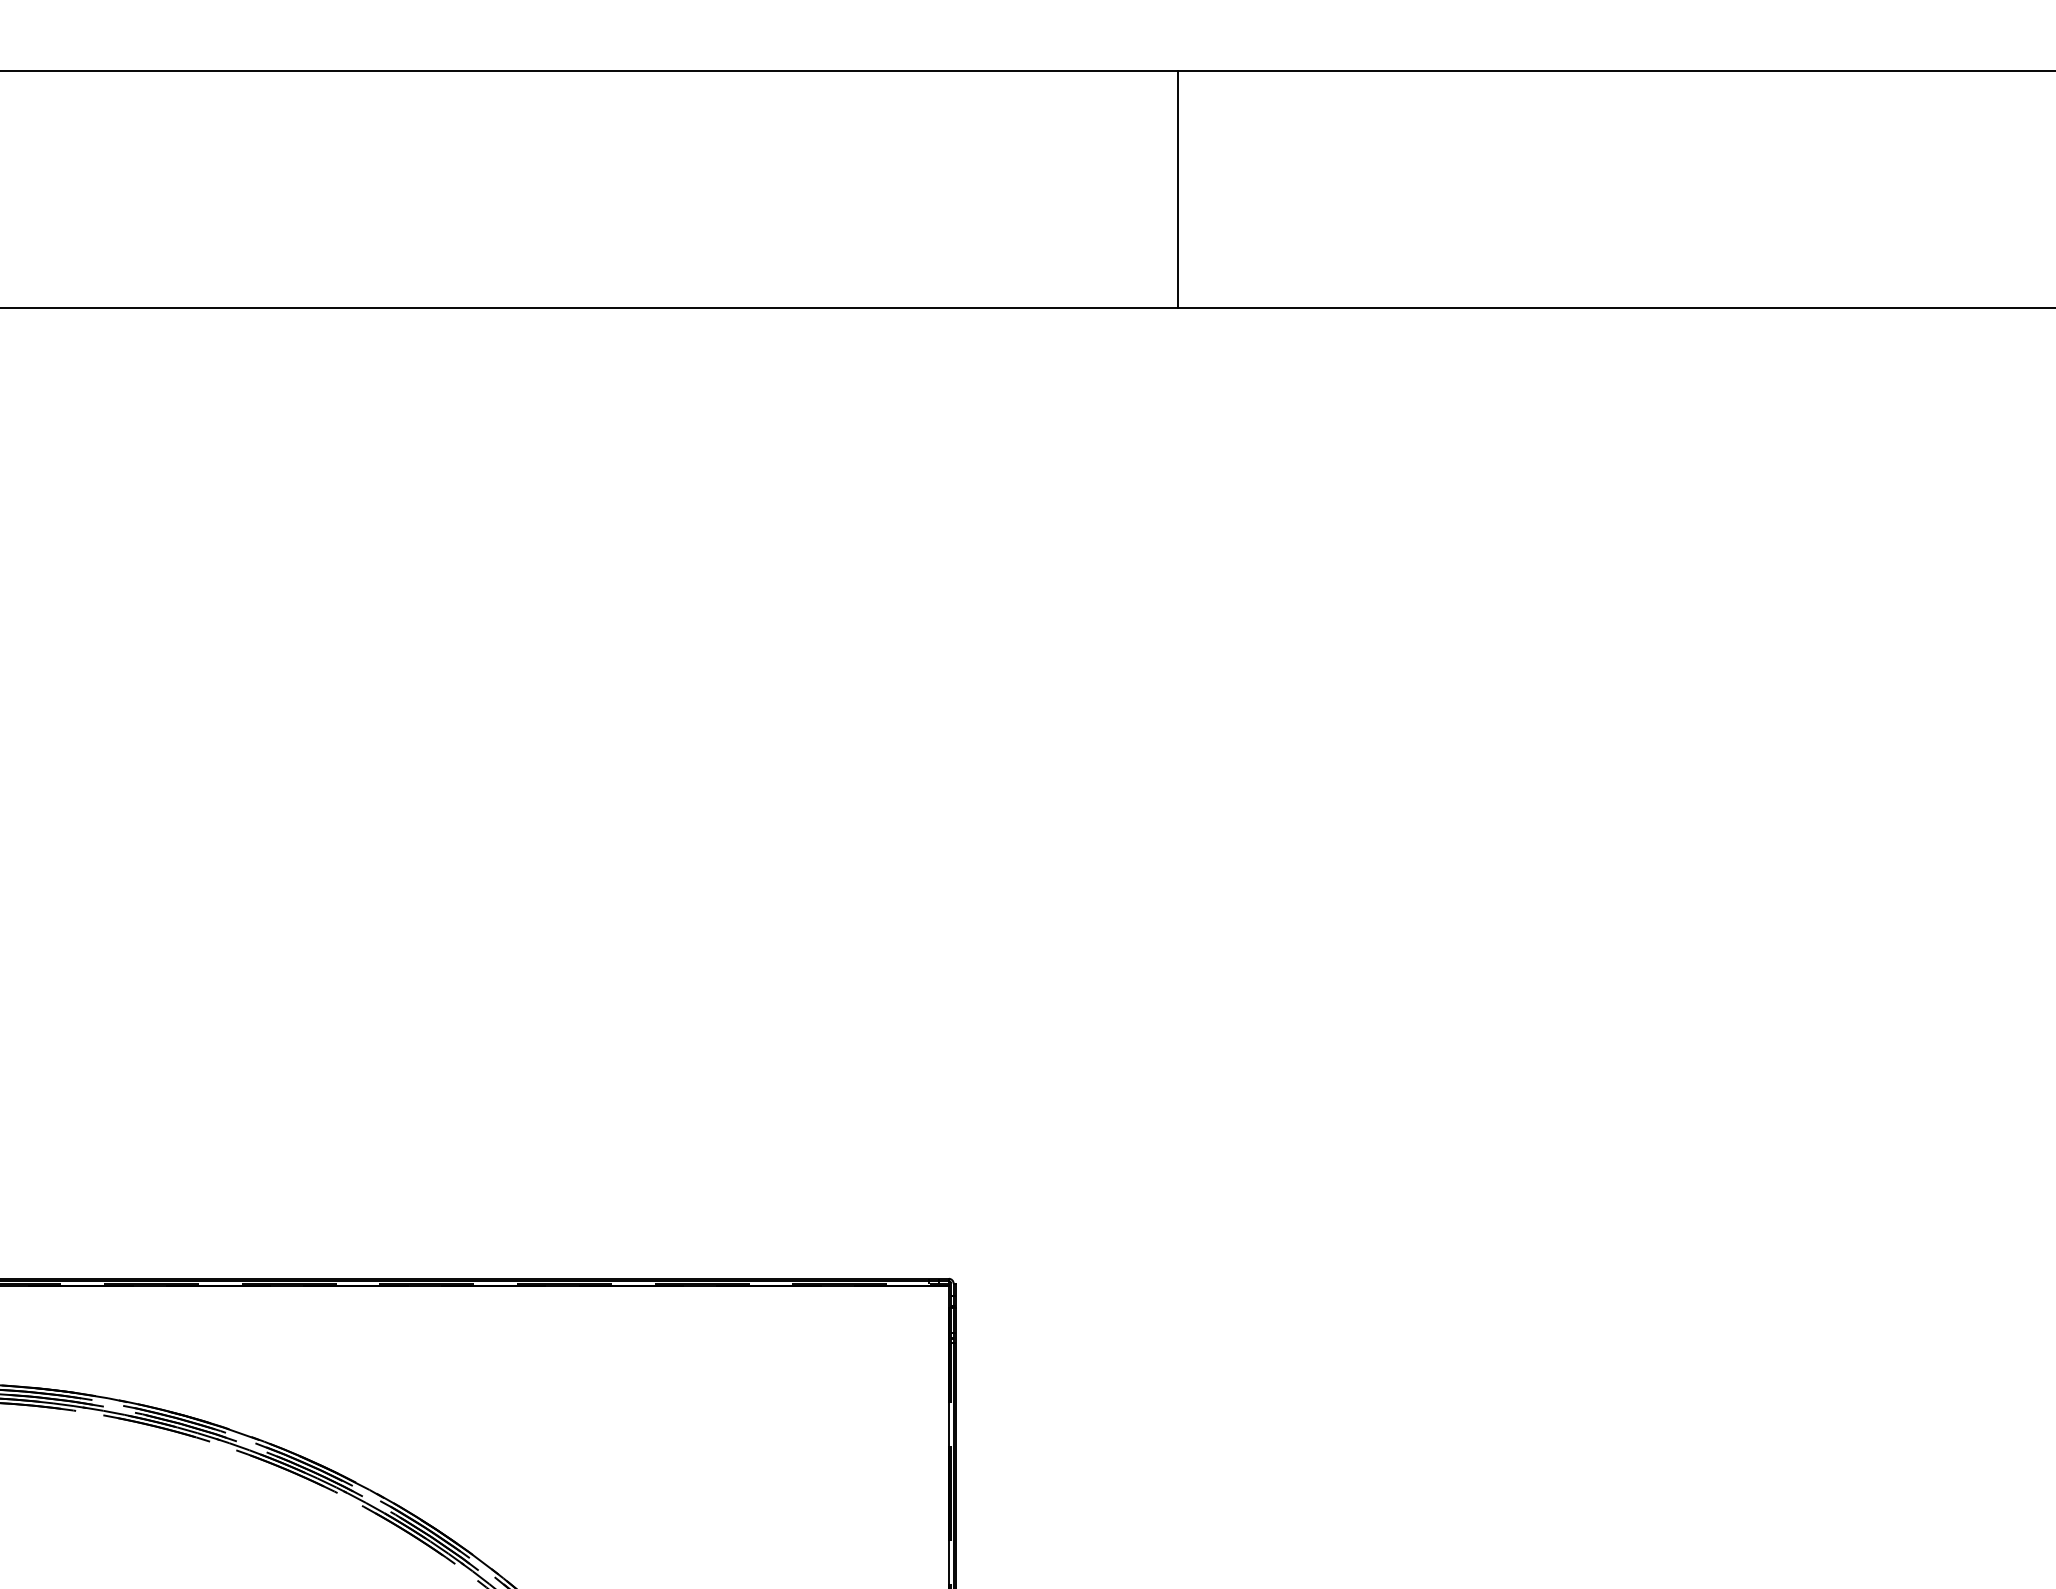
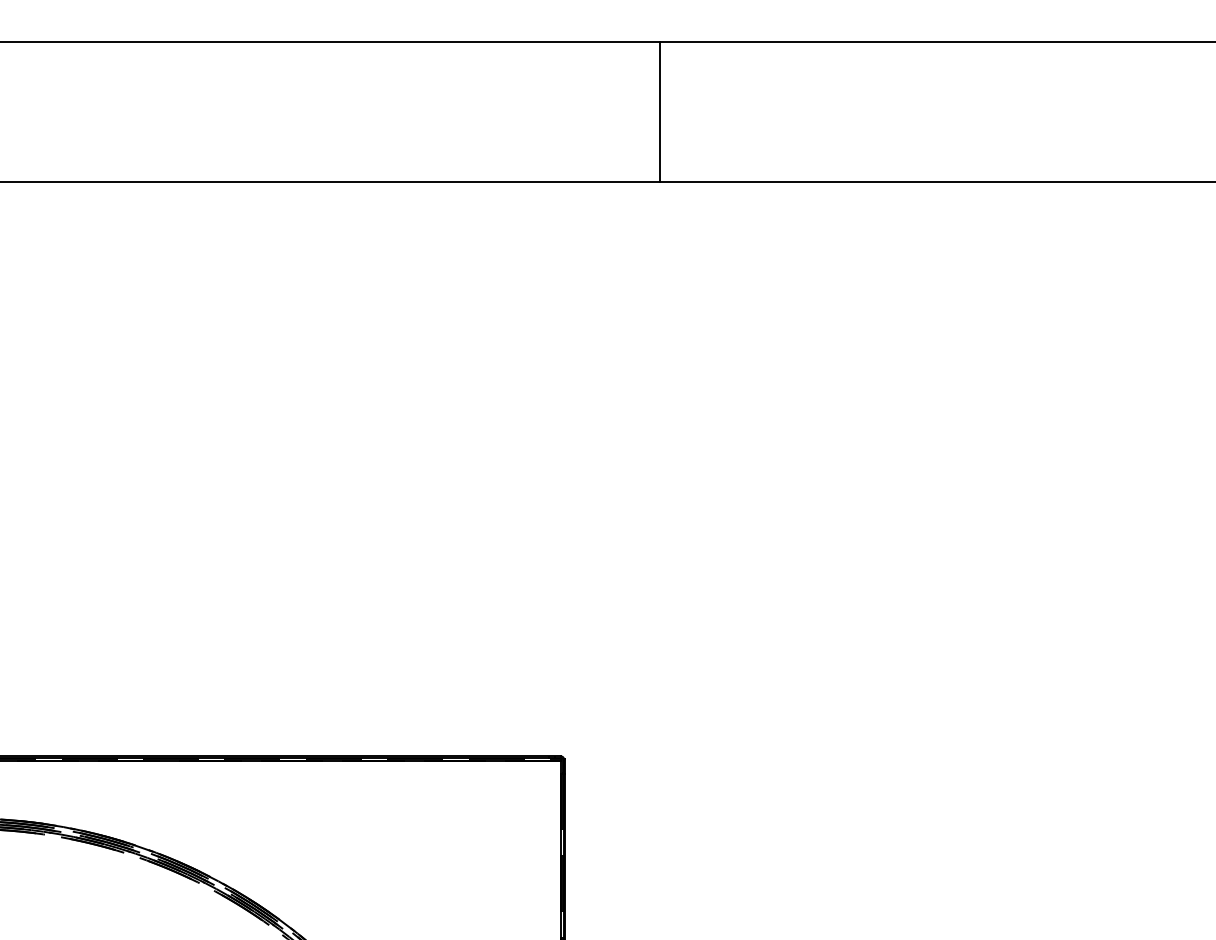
line: (1177, 188) -> (659, 111), moved

